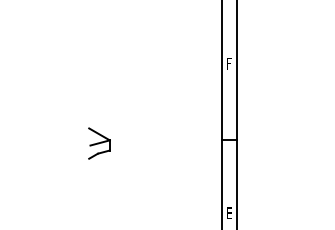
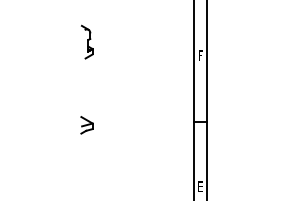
part: (99, 47) -> (87, 41), added
part: (99, 142) -> (87, 124), size x0.62

